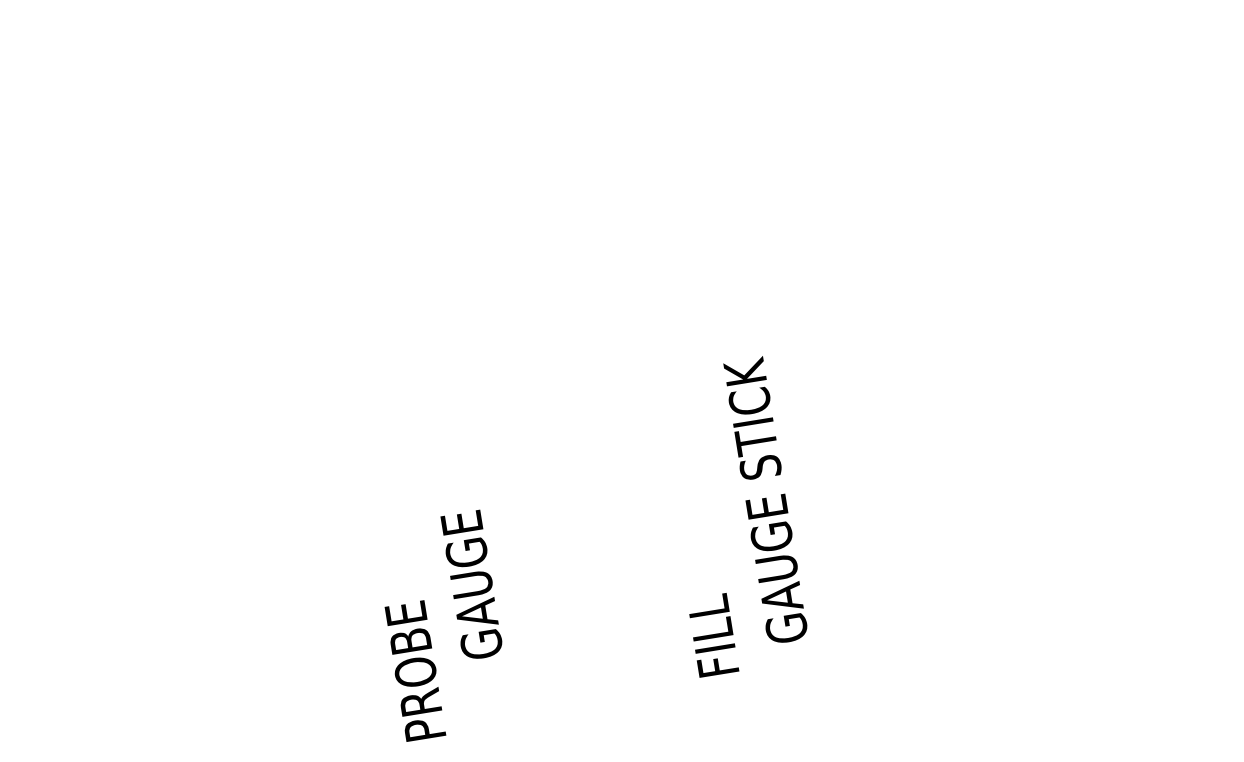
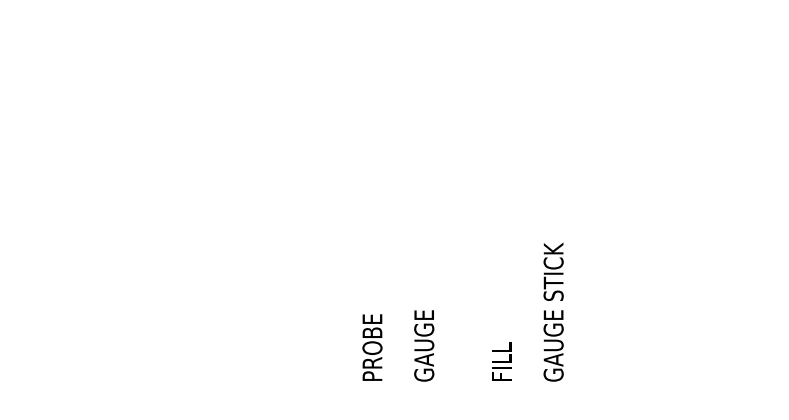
text: (472, 584) -> (424, 345), moved
text: (712, 635) -> (501, 361), moved
text: (415, 670) -> (372, 347), moved

